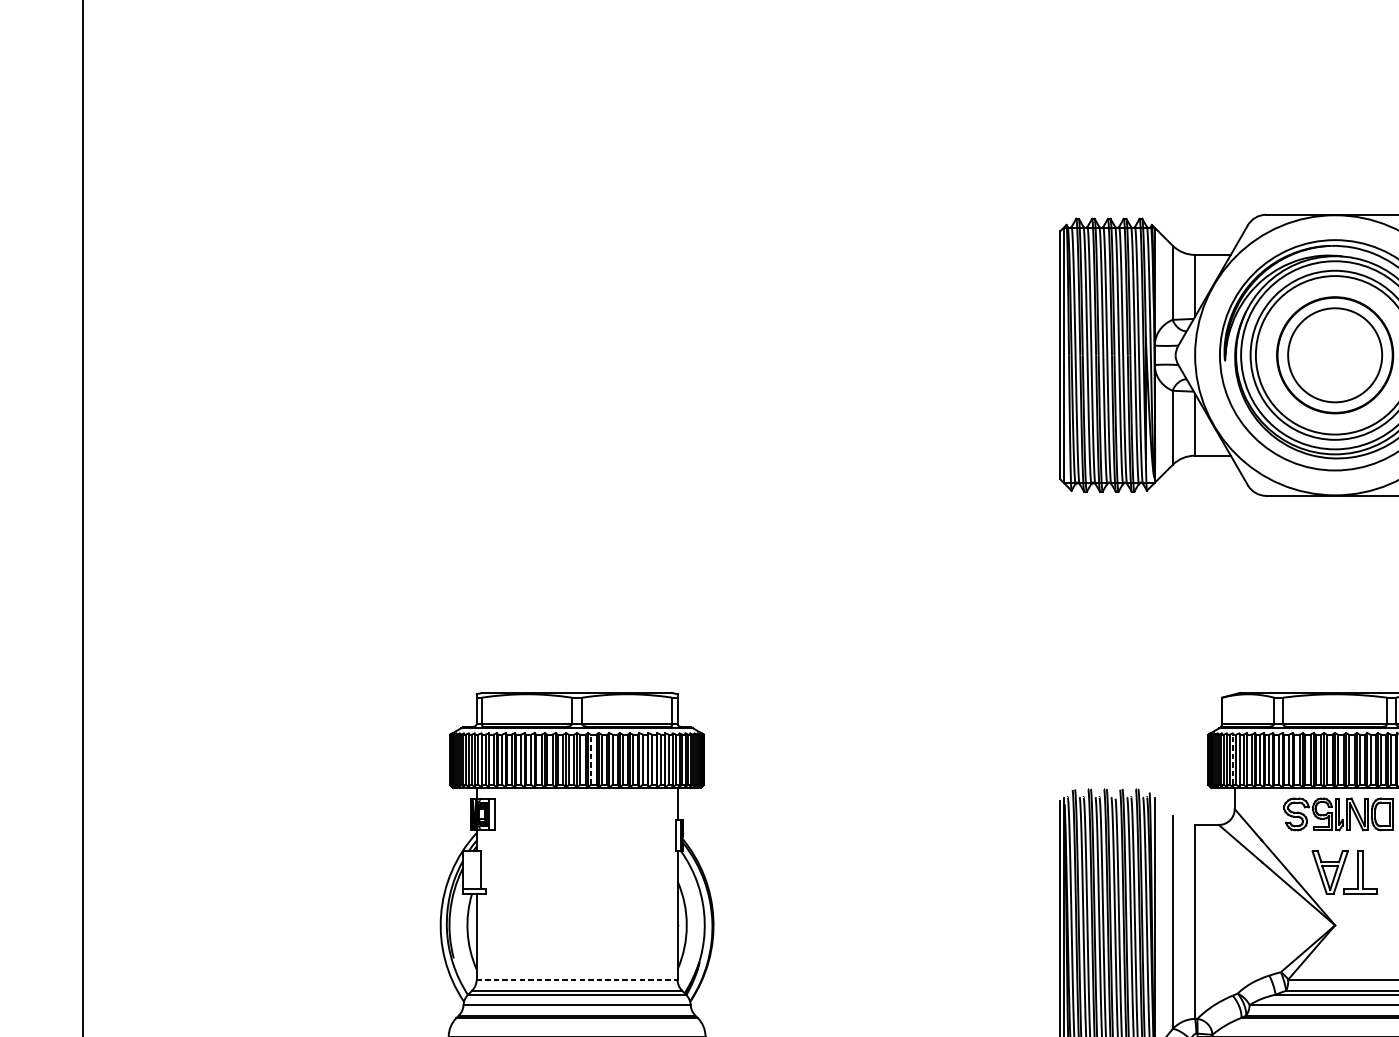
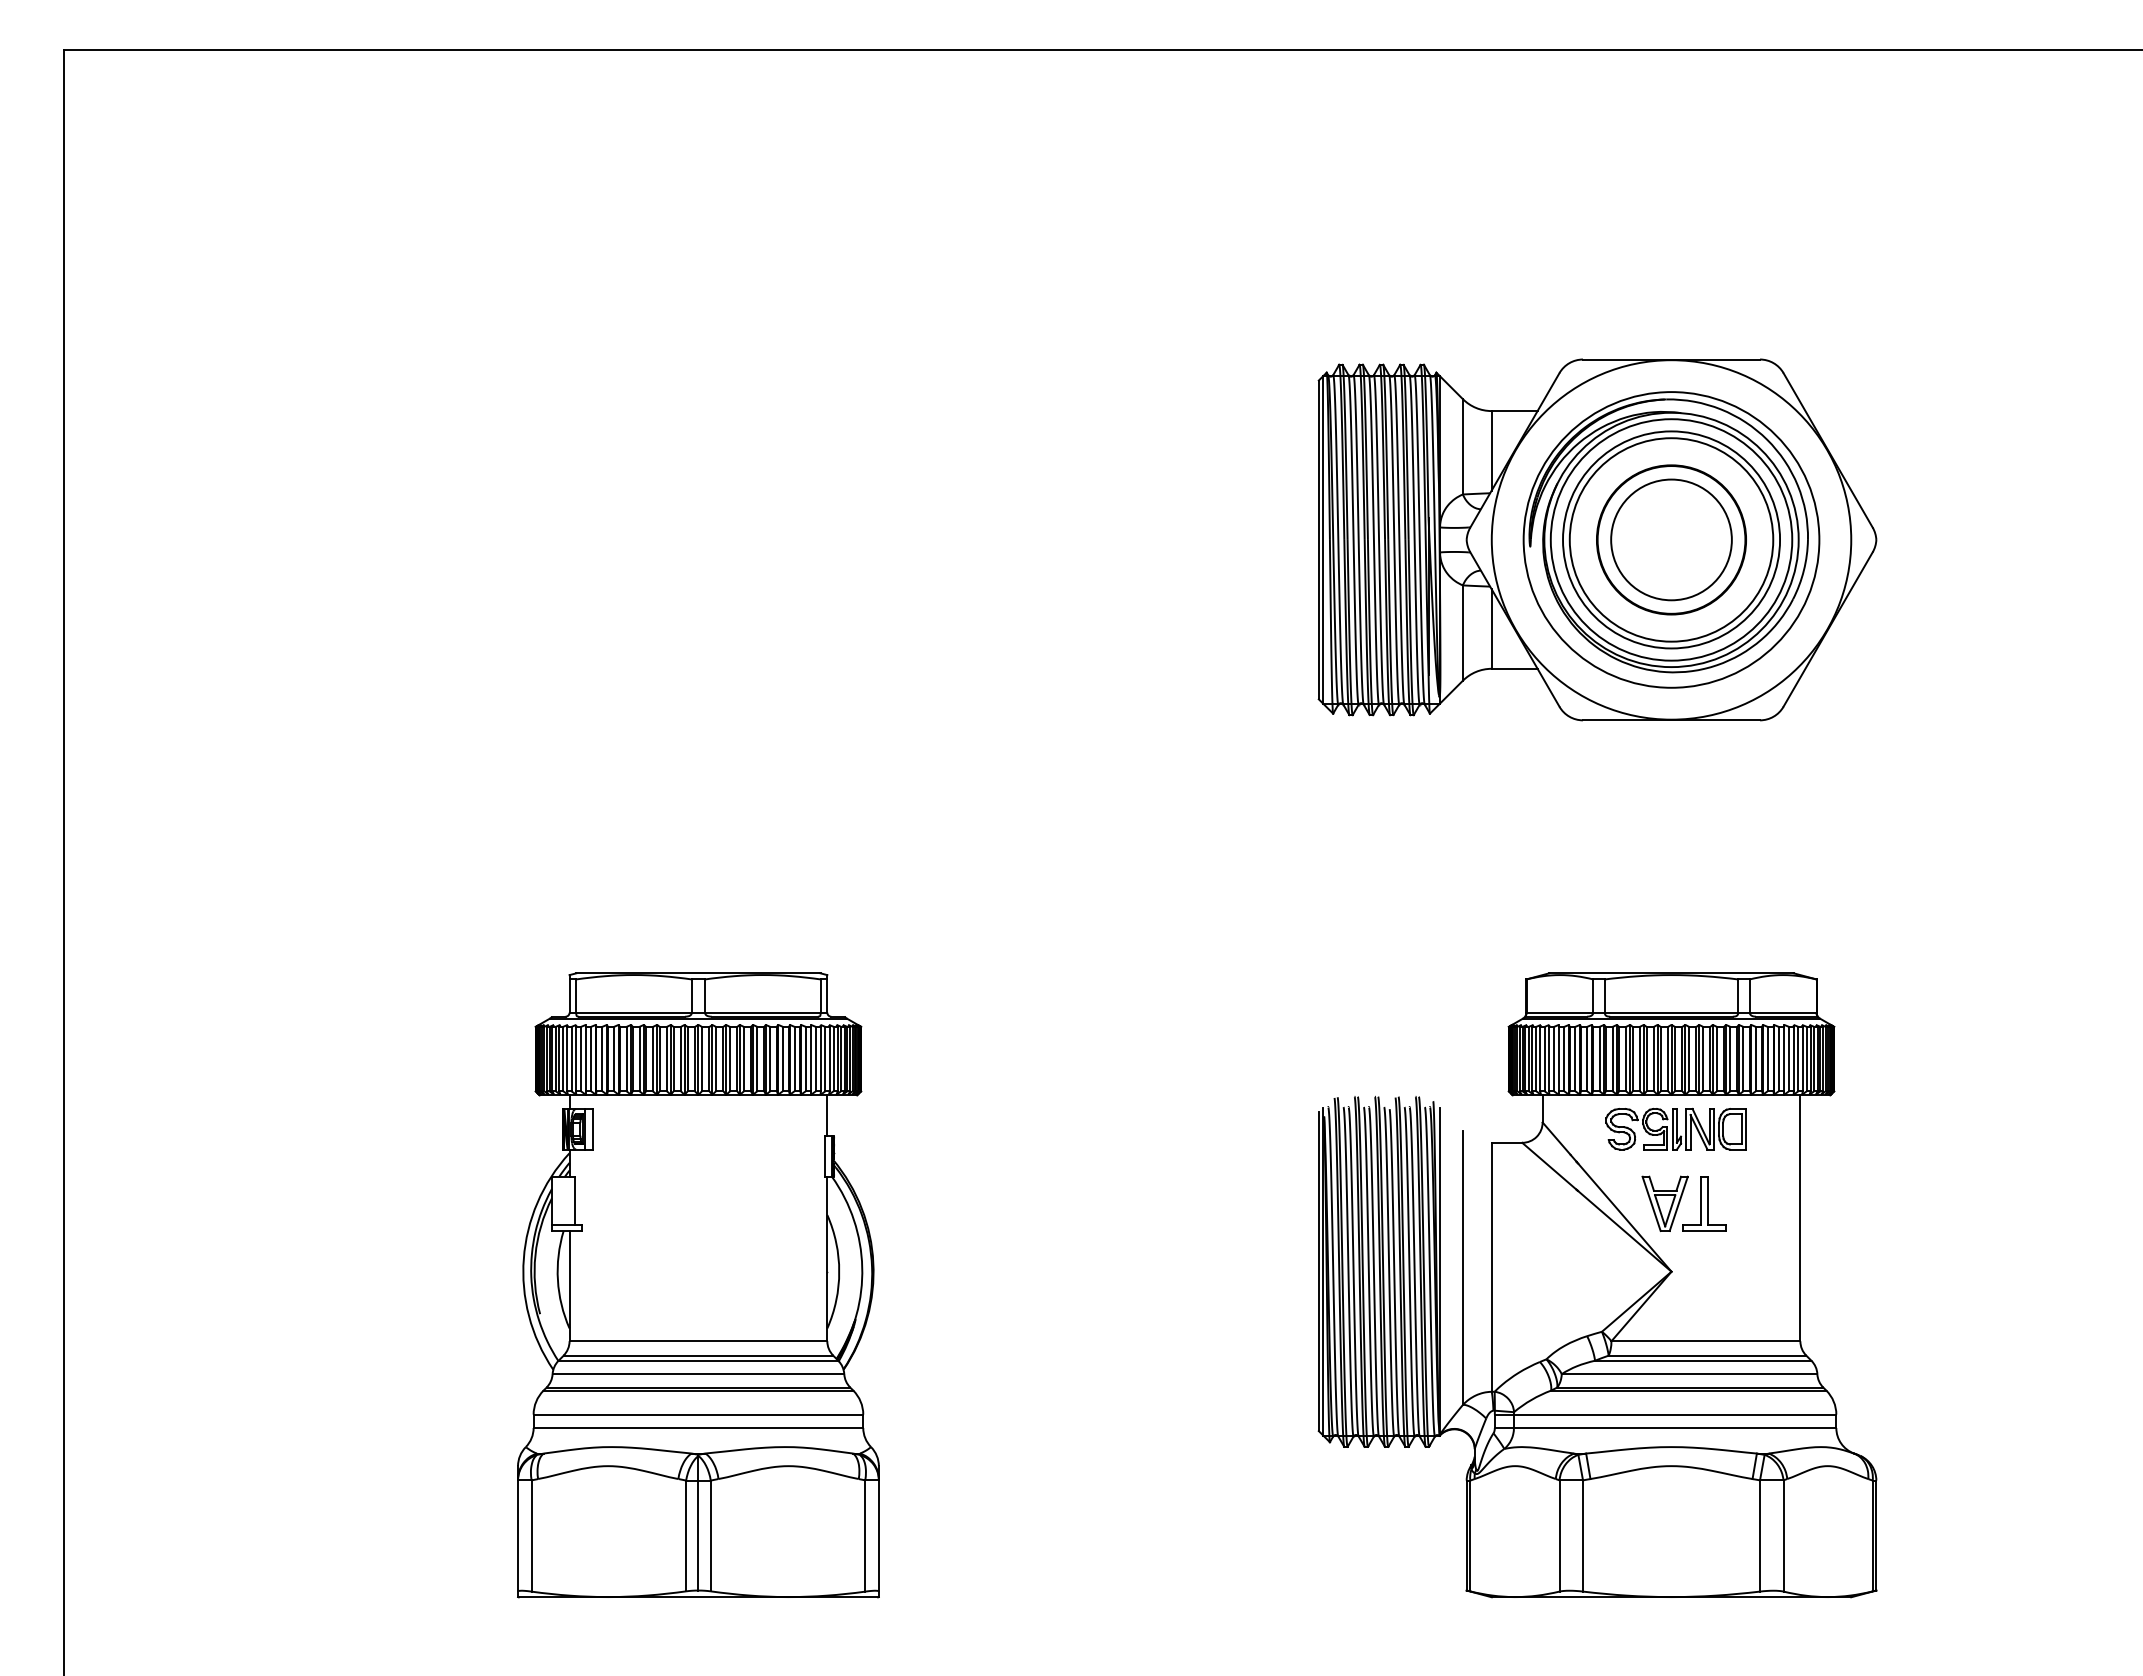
line: (591, 759) -> (716, 1058), dashed -> solid
line: (1233, 759) -> (1540, 1058), dashed -> solid
line: (577, 979) -> (698, 1341), dashed -> solid

